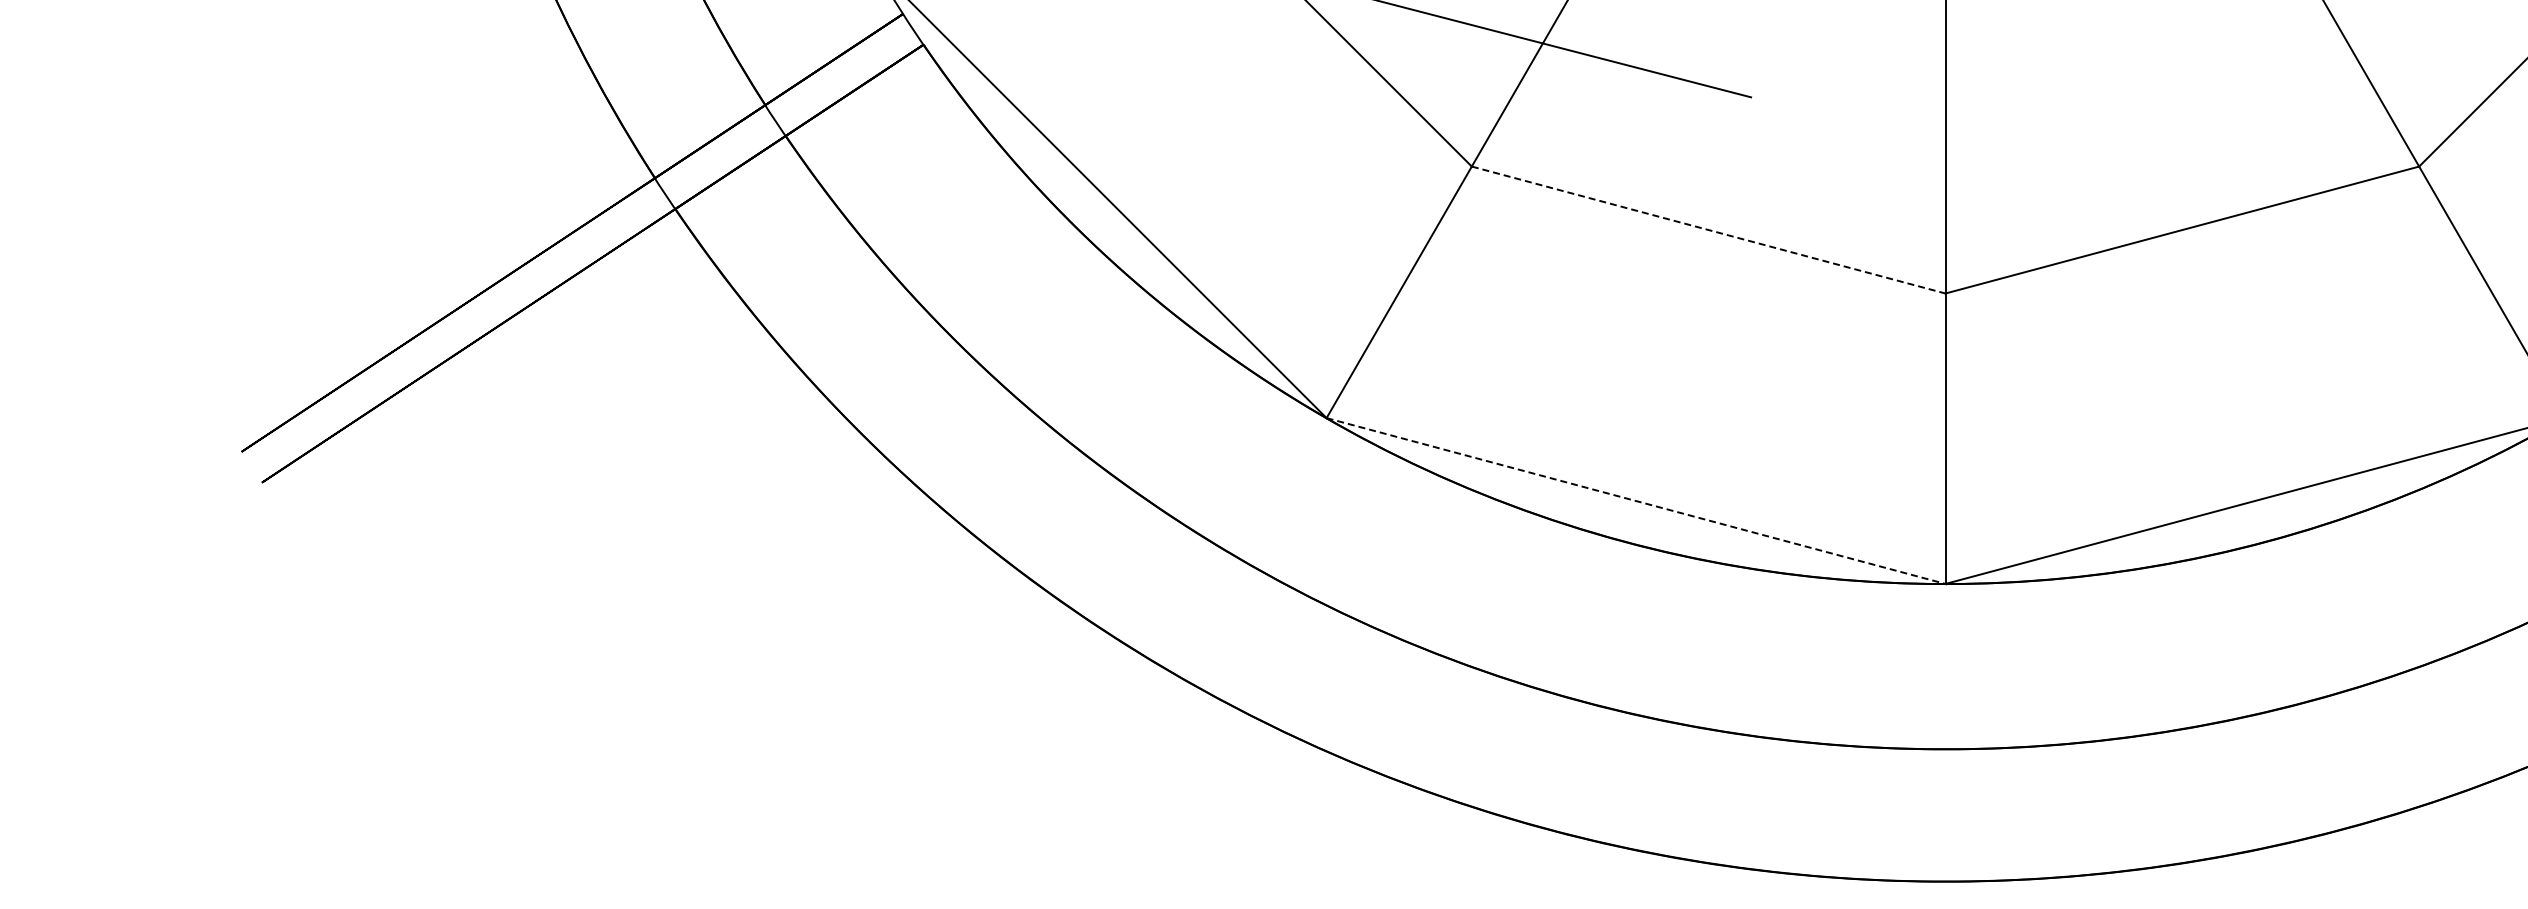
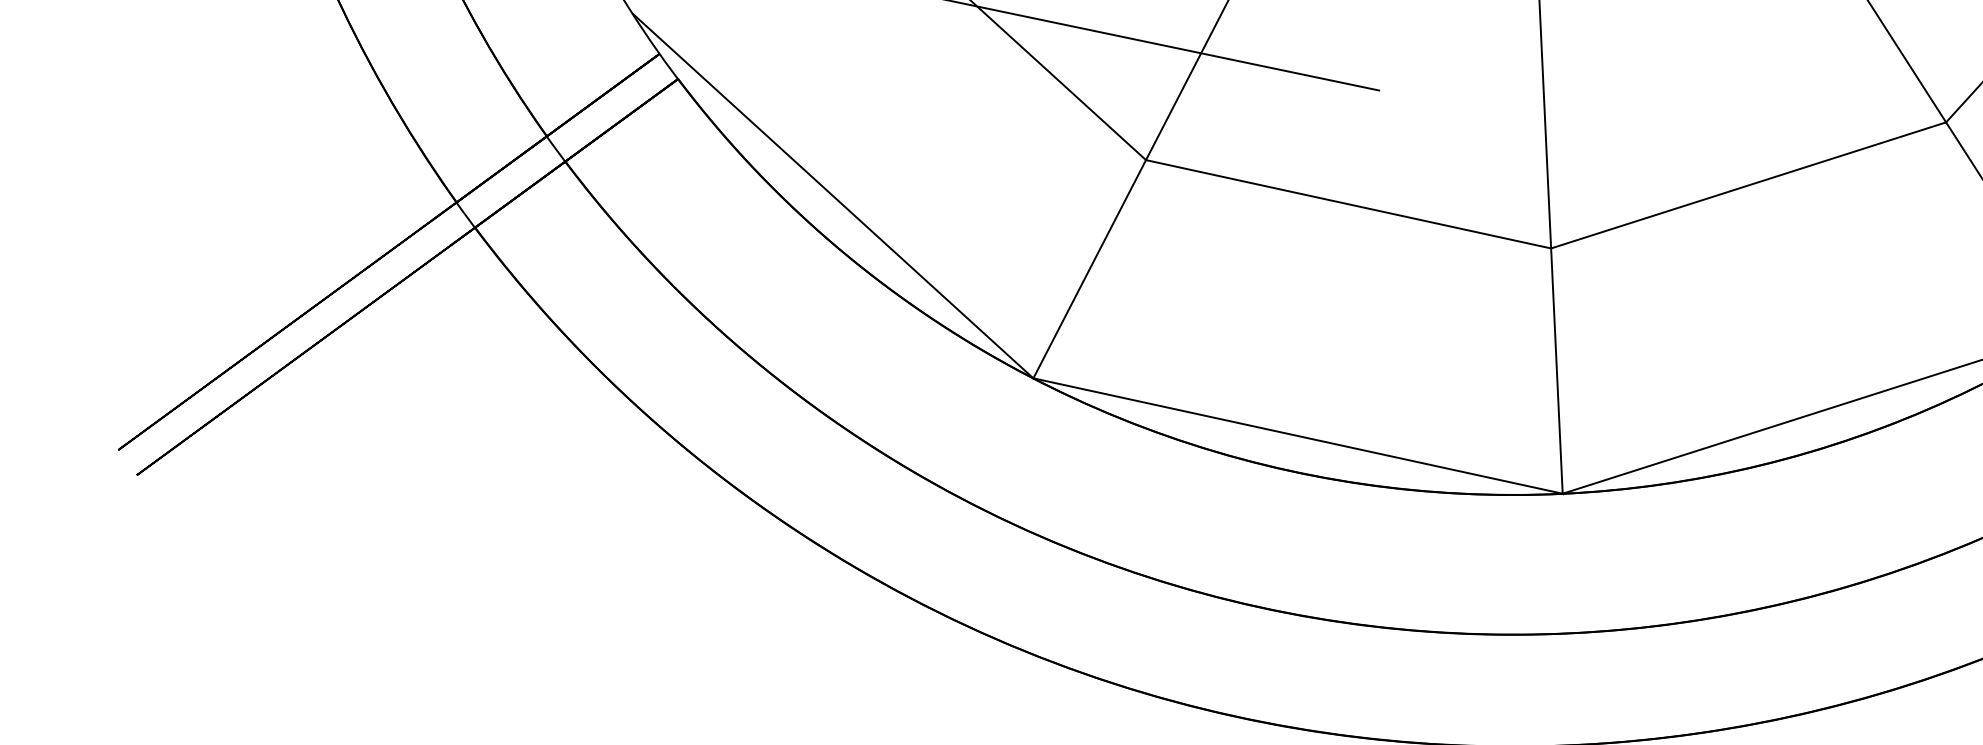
line: (1709, 230) -> (1349, 204), dashed -> solid
line: (1636, 501) -> (1298, 436), dashed -> solid

